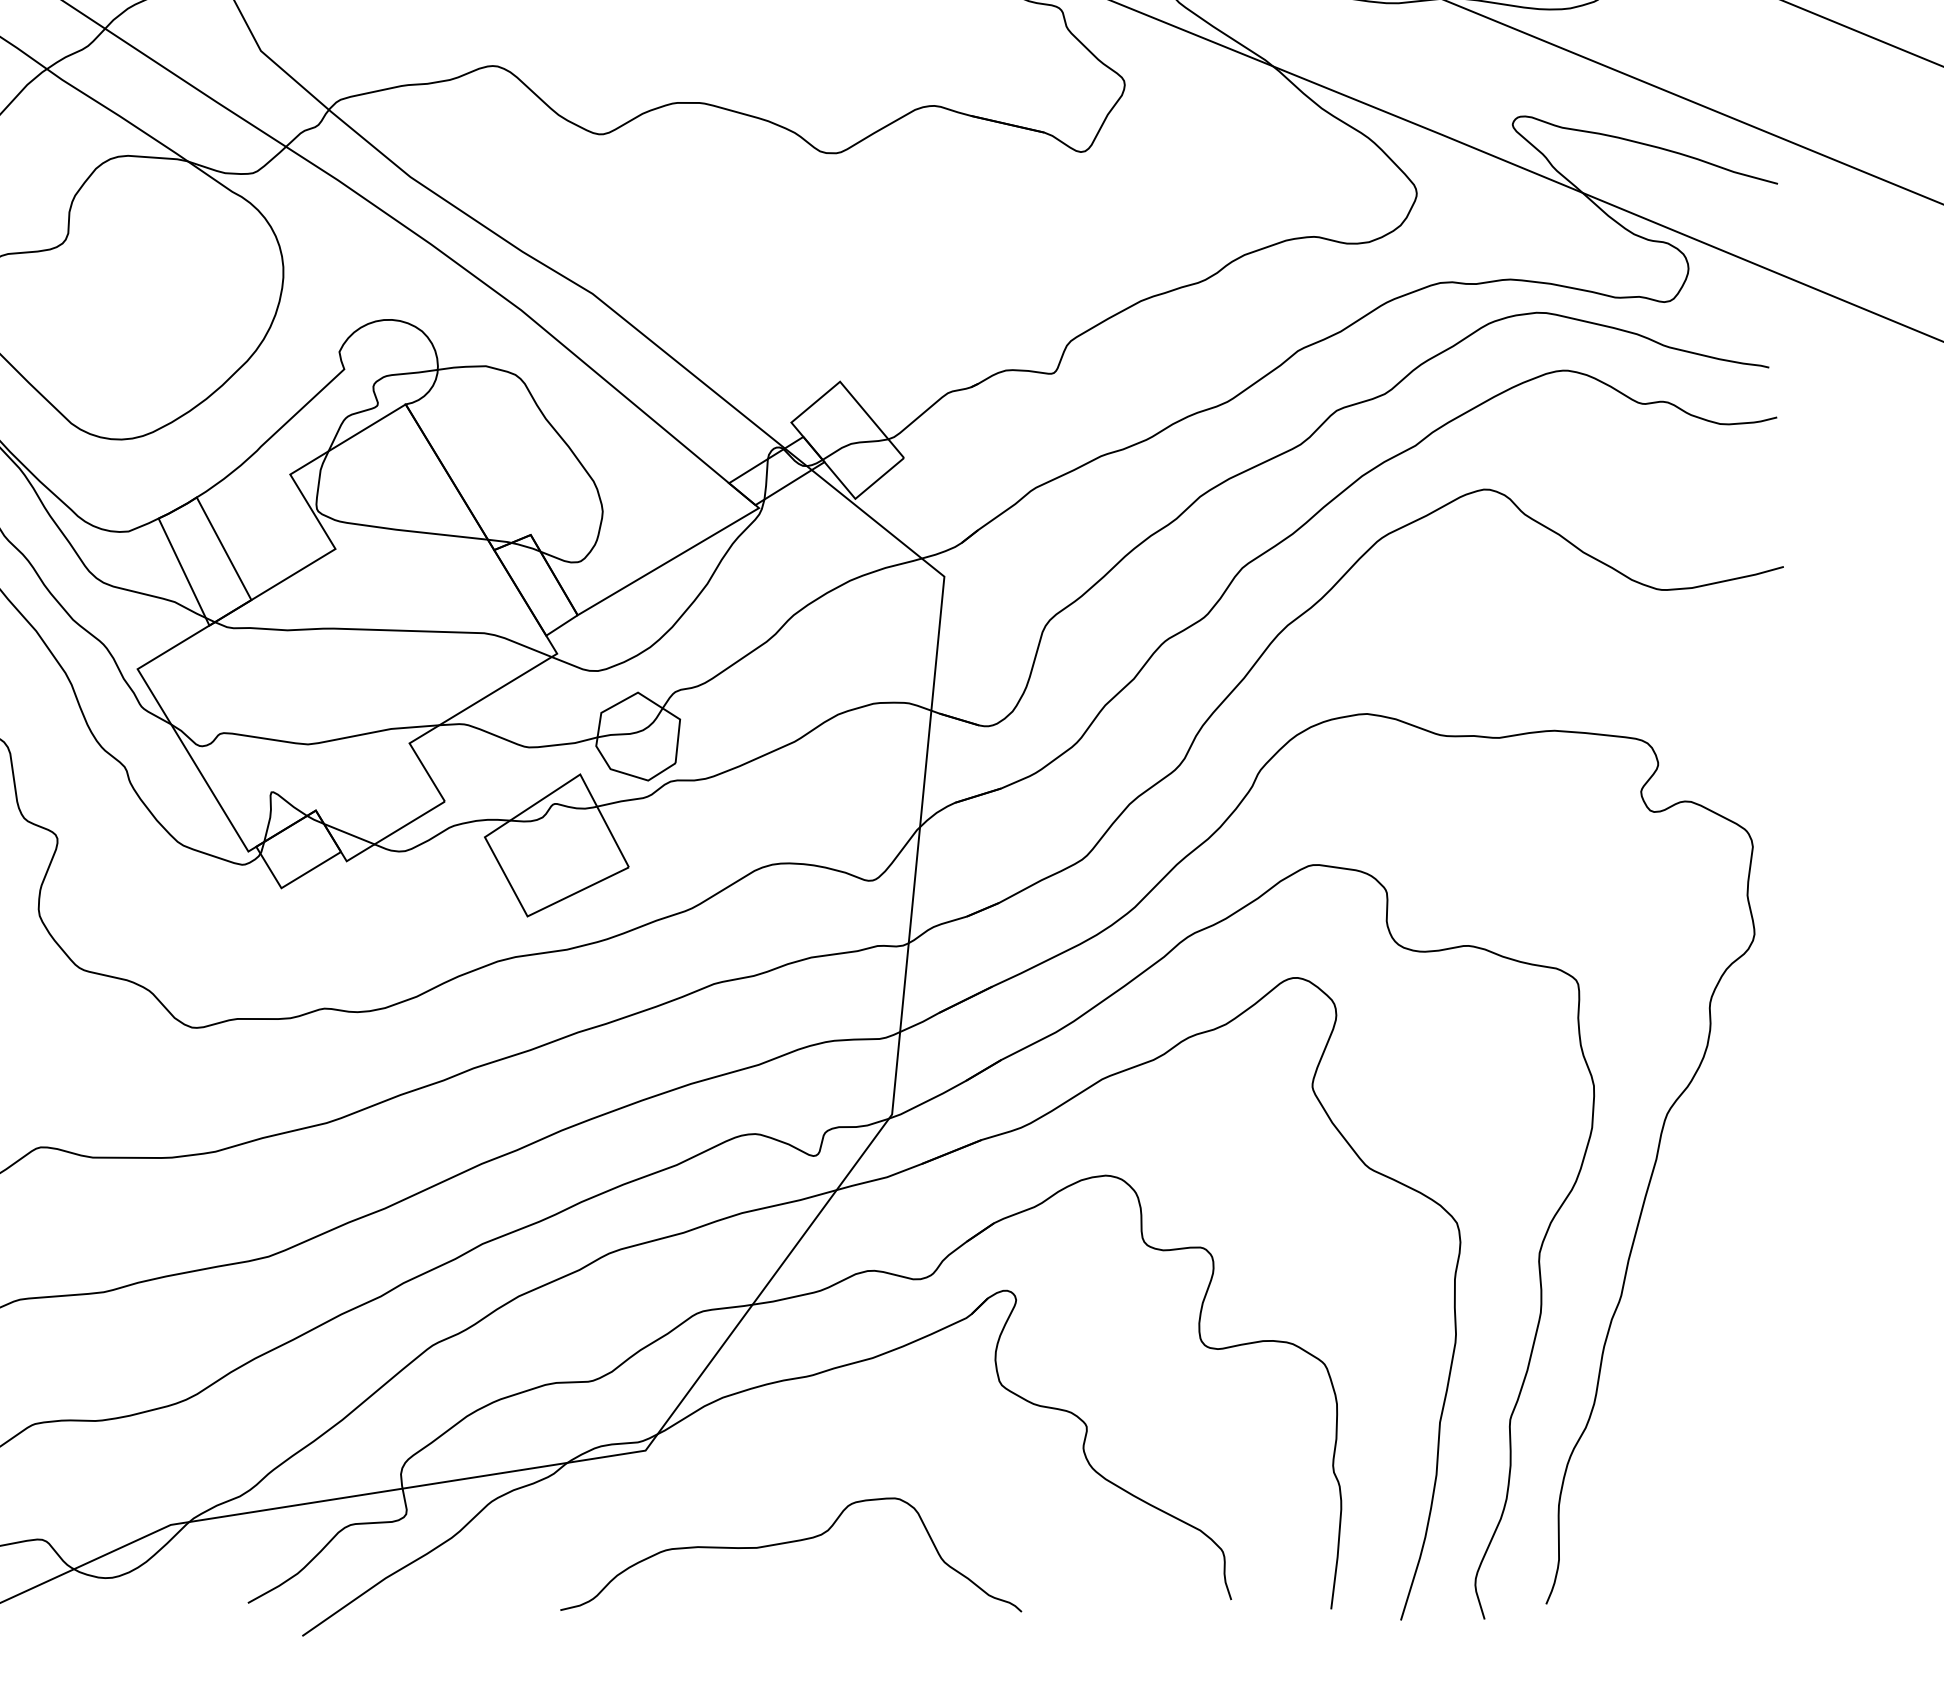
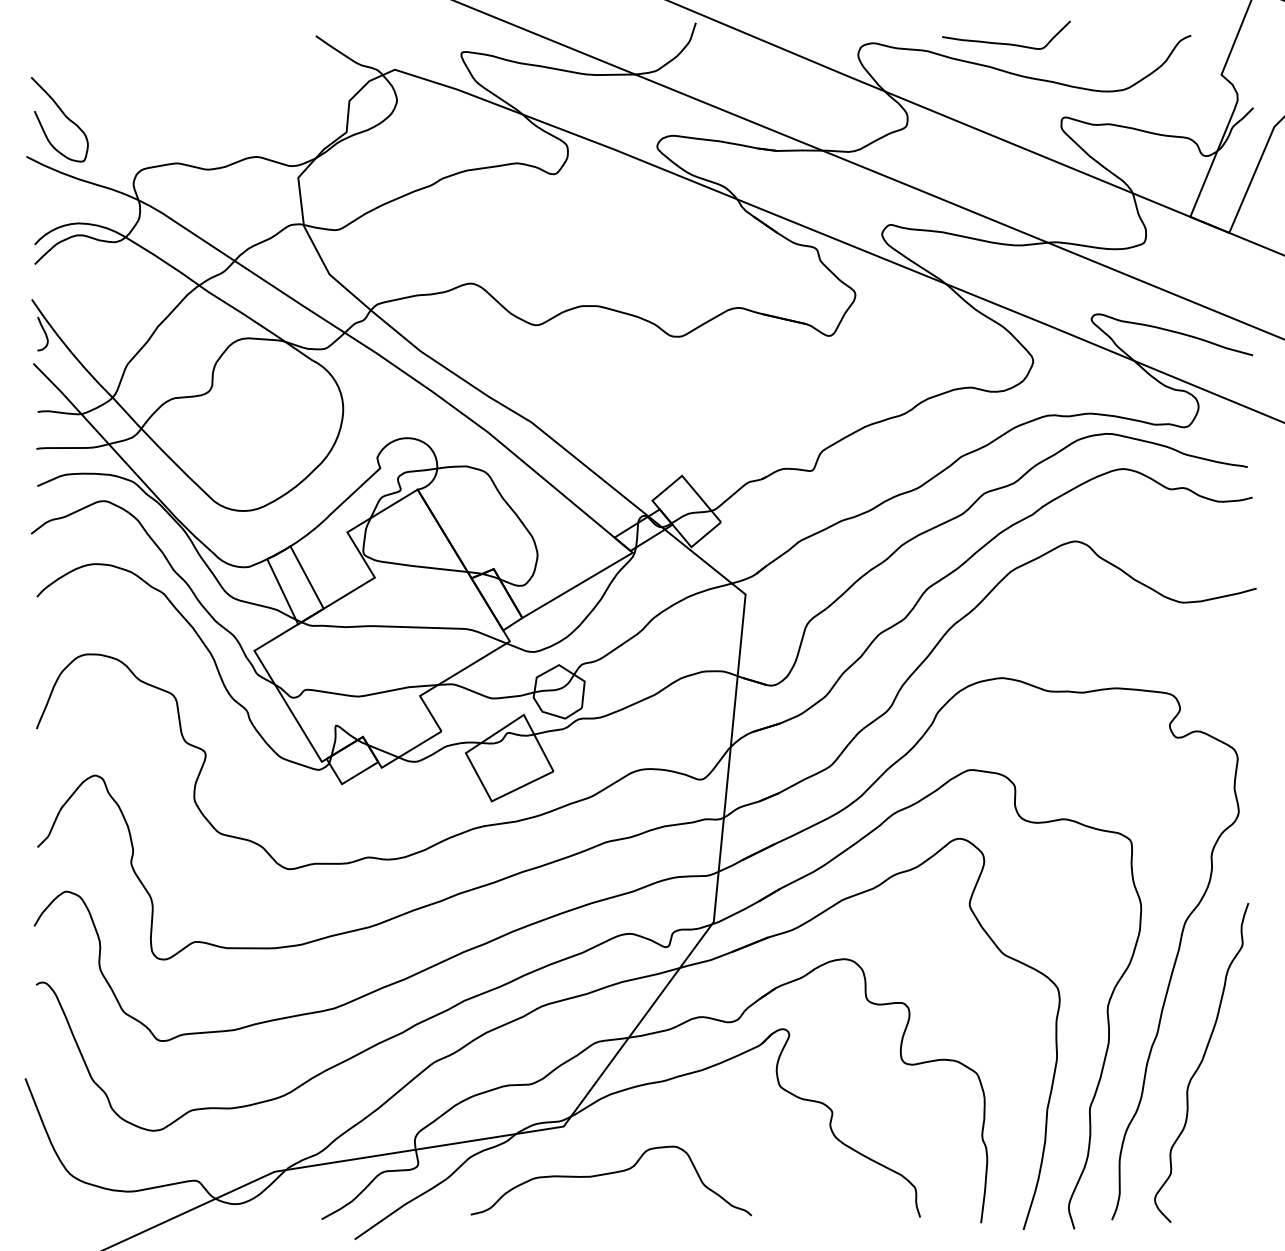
curve: (1693, 1345) -> (1201, 1062), added
curve: (789, 1544) -> (610, 1174), moved

